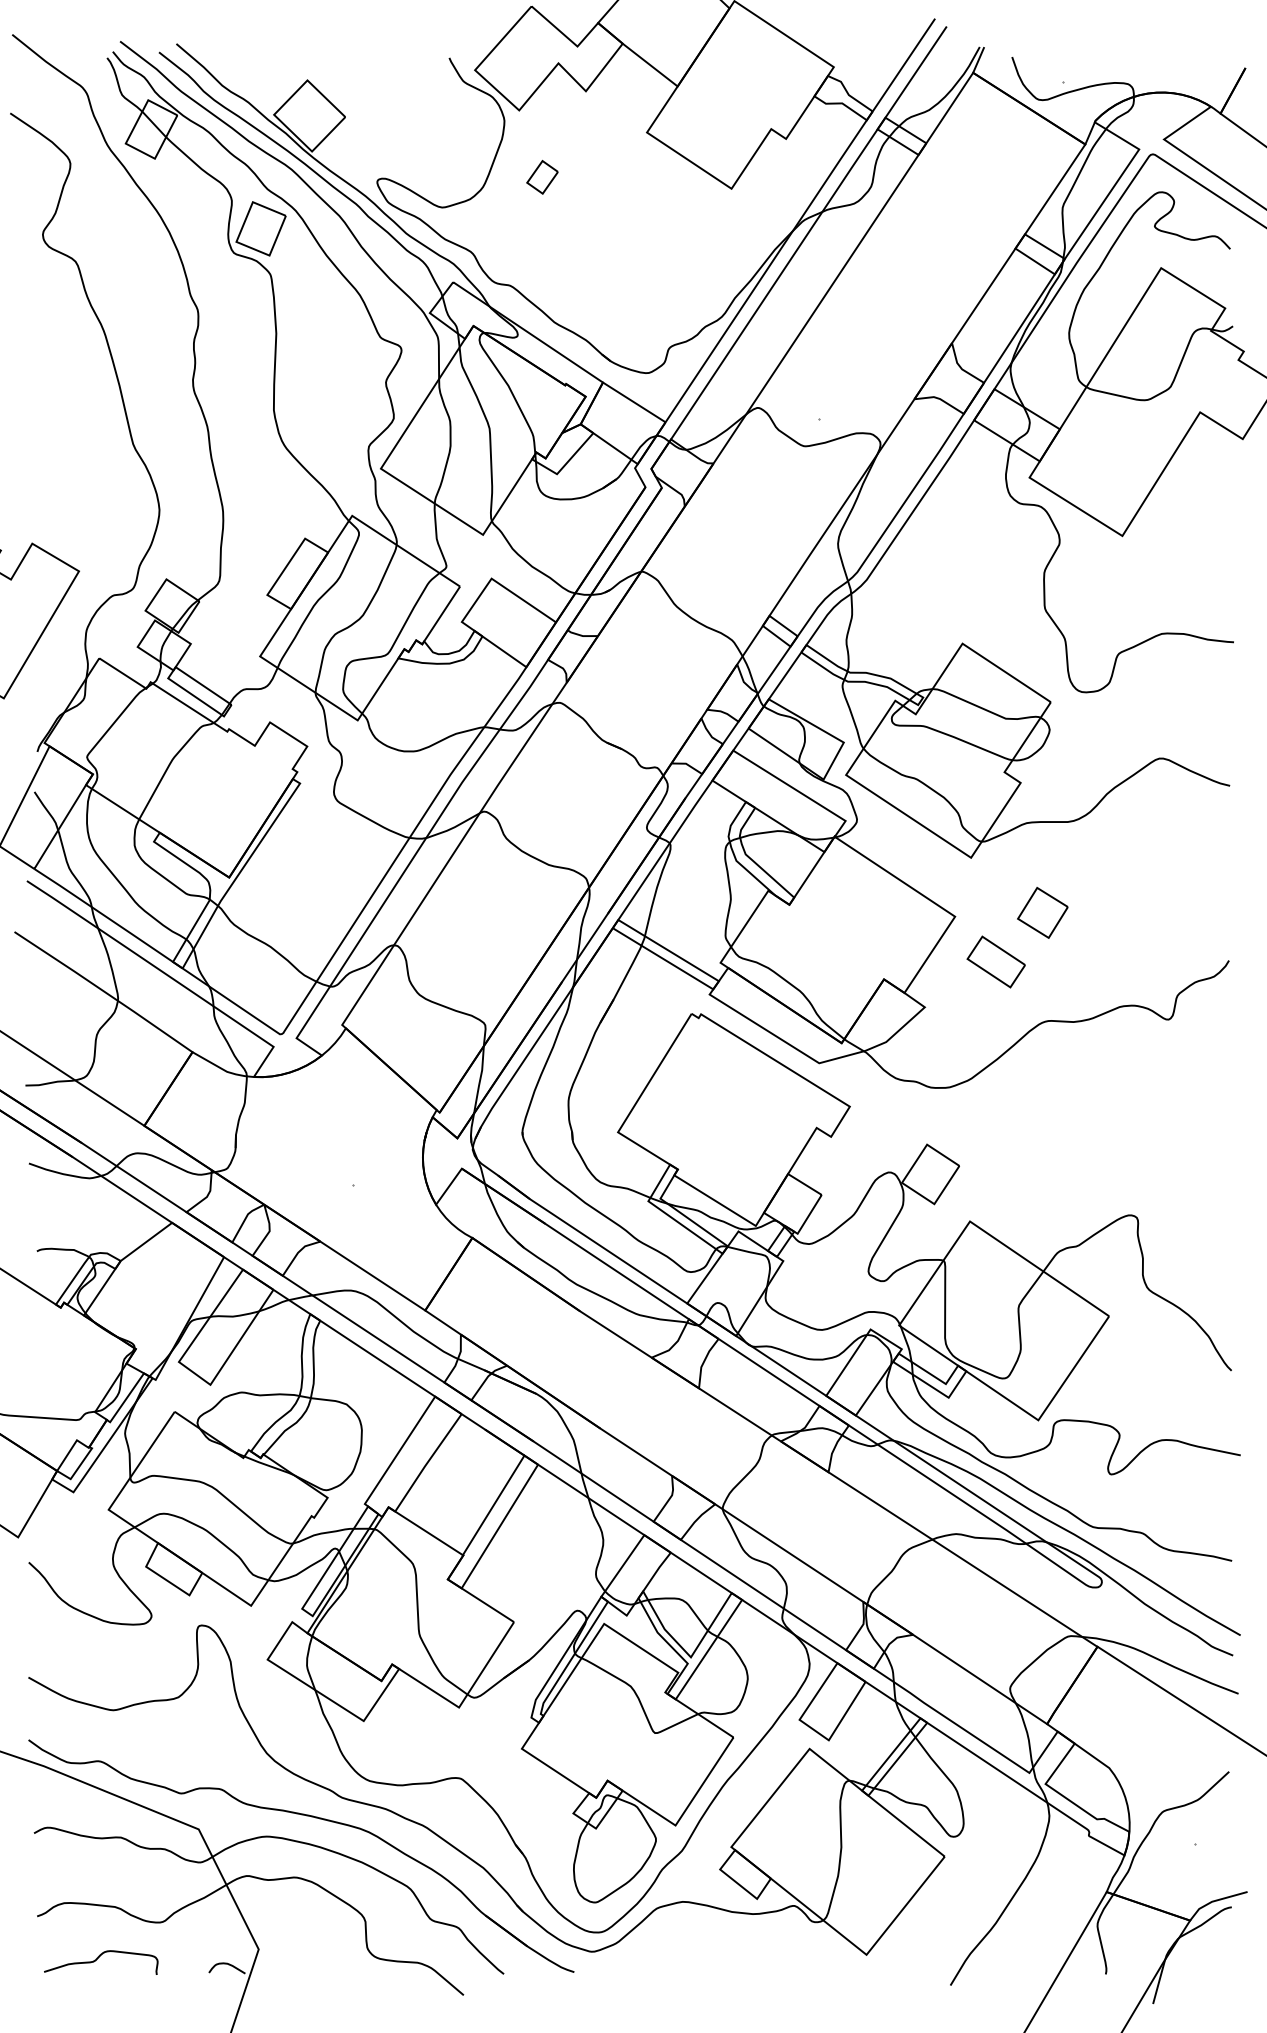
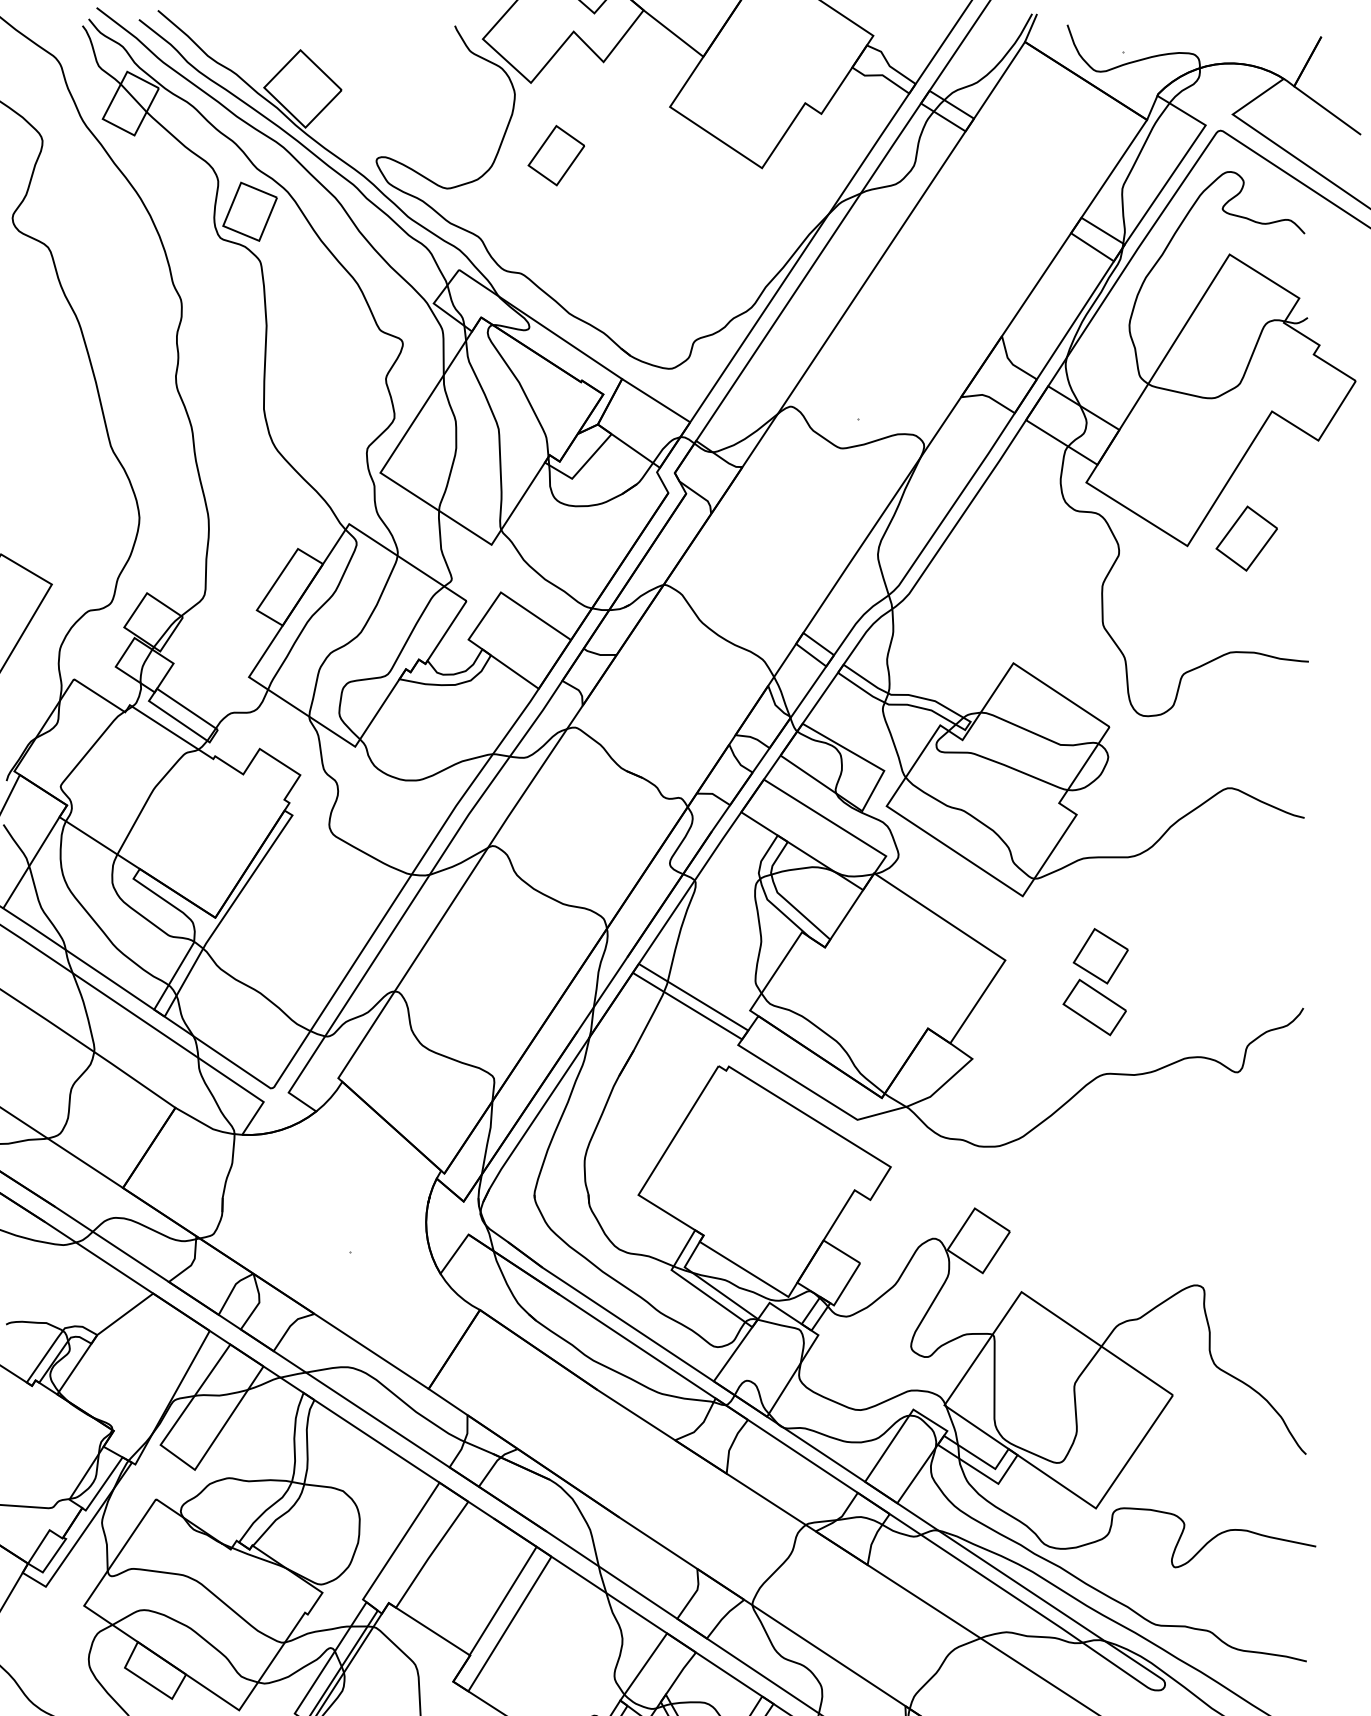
part: (542, 177) -> (556, 155), size x1.67
part: (1176, 528) -> (1246, 537), added
part: (995, 961) -> (1093, 1006), moved

